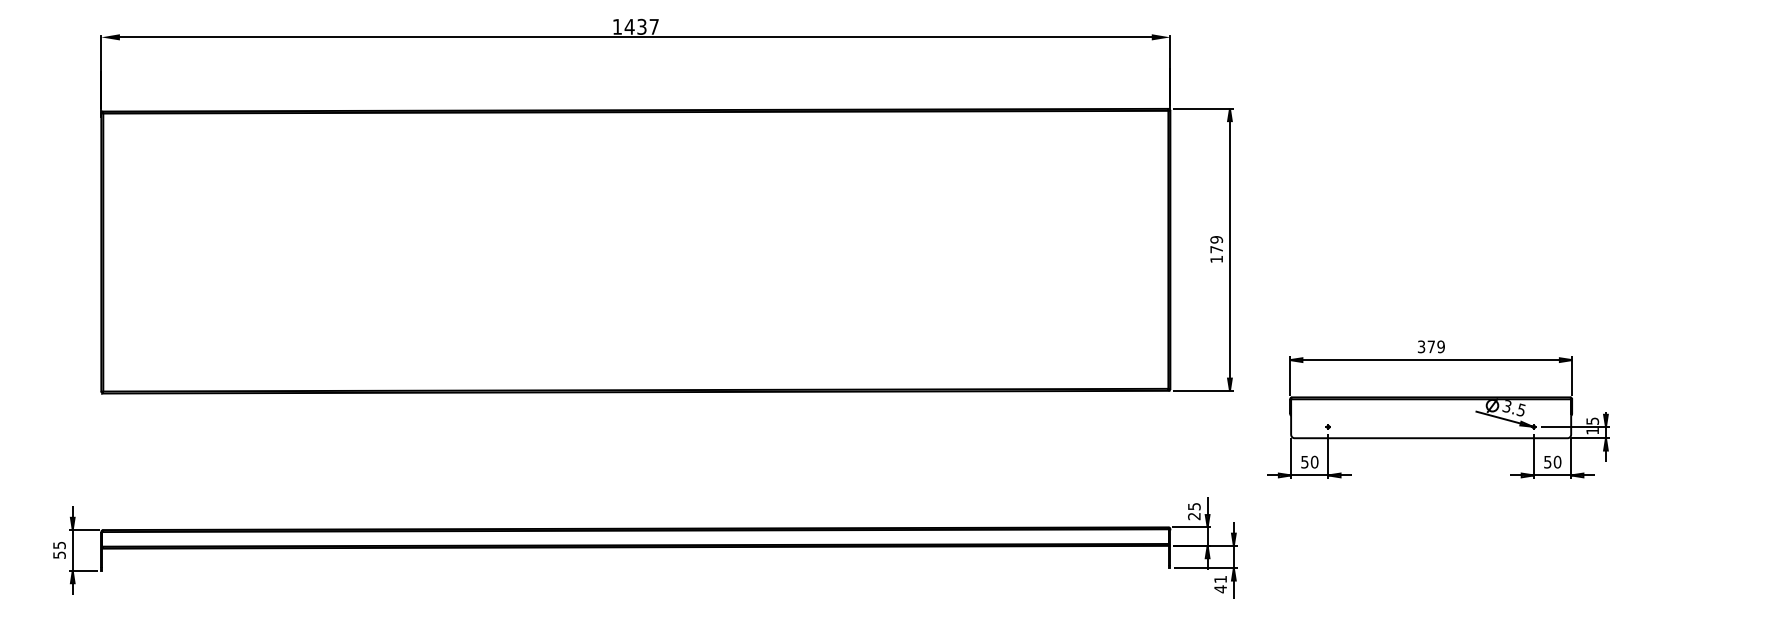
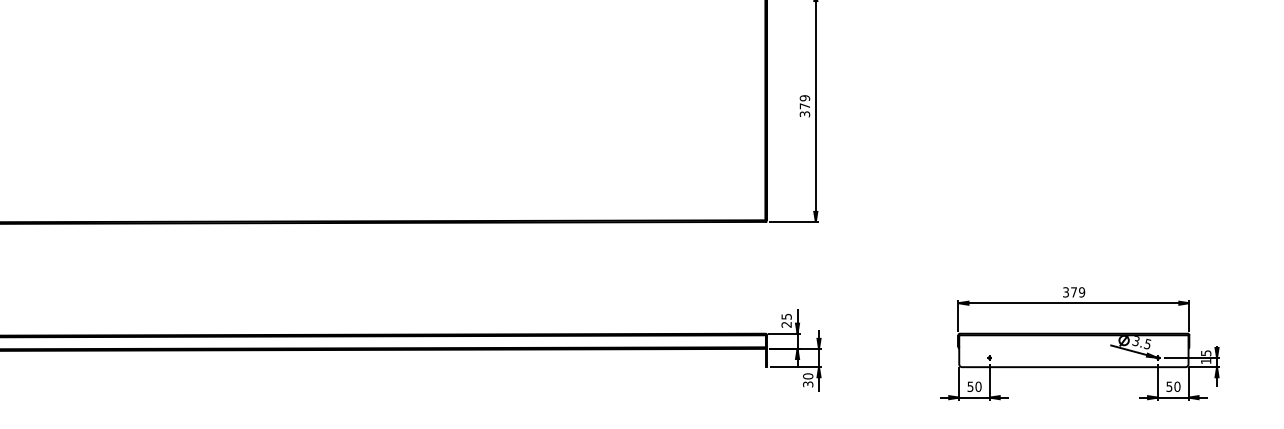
text: (1216, 259) -> (804, 114), 179 -> 379
part: (1438, 409) -> (1079, 343), moved
text: (1220, 584) -> (808, 380), 41 -> 30

